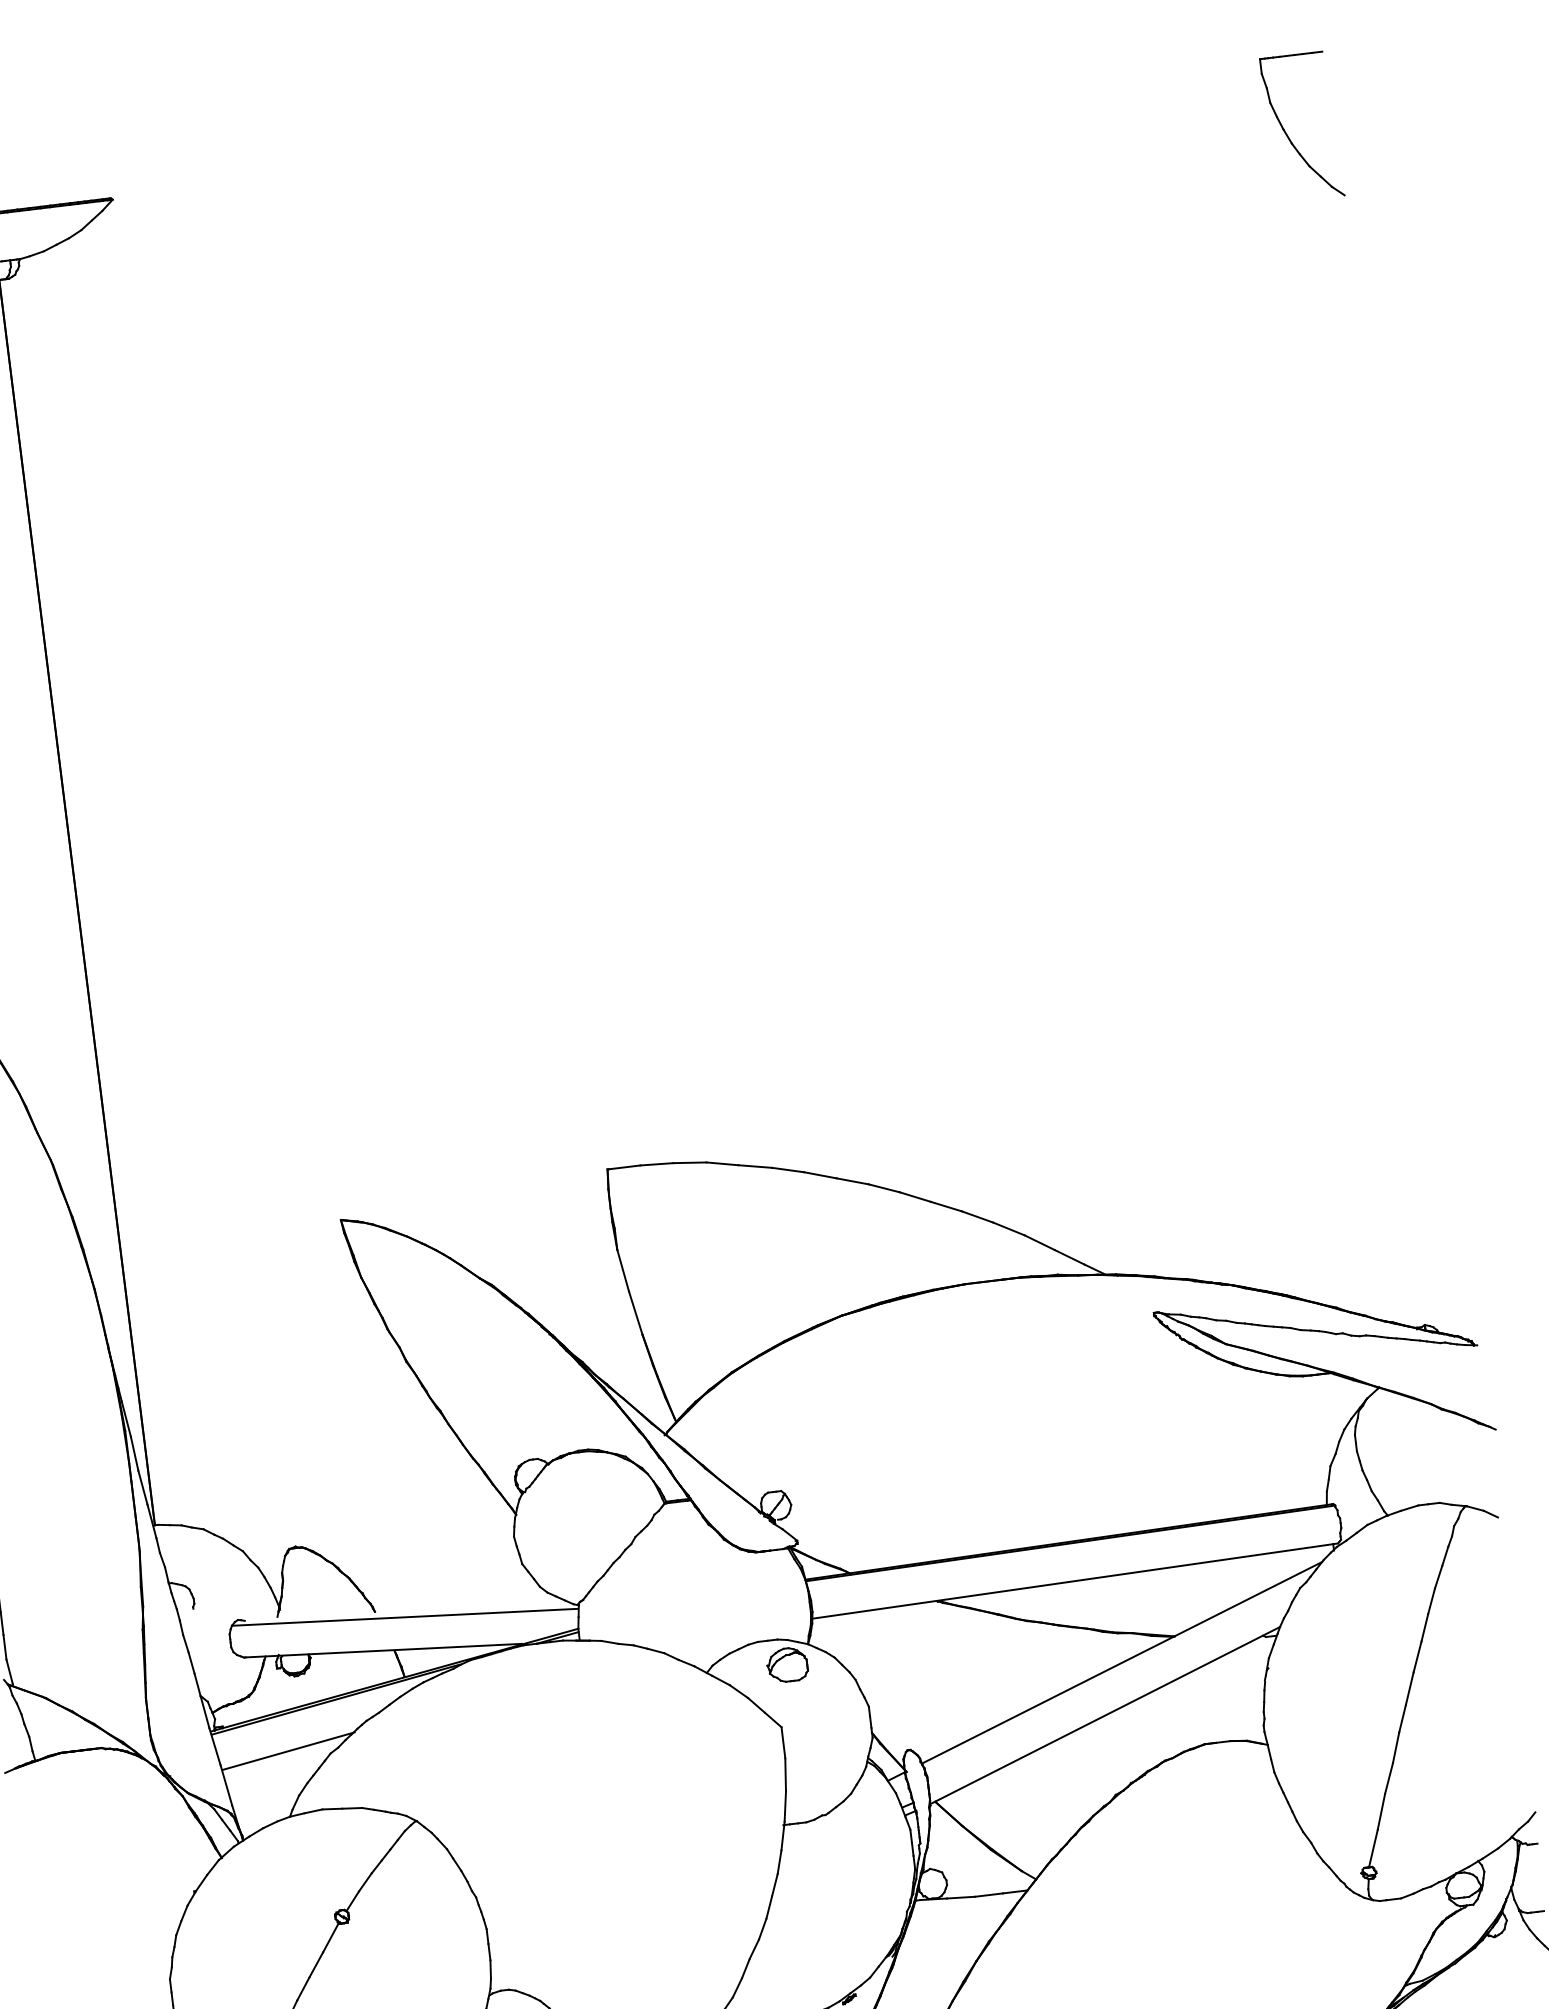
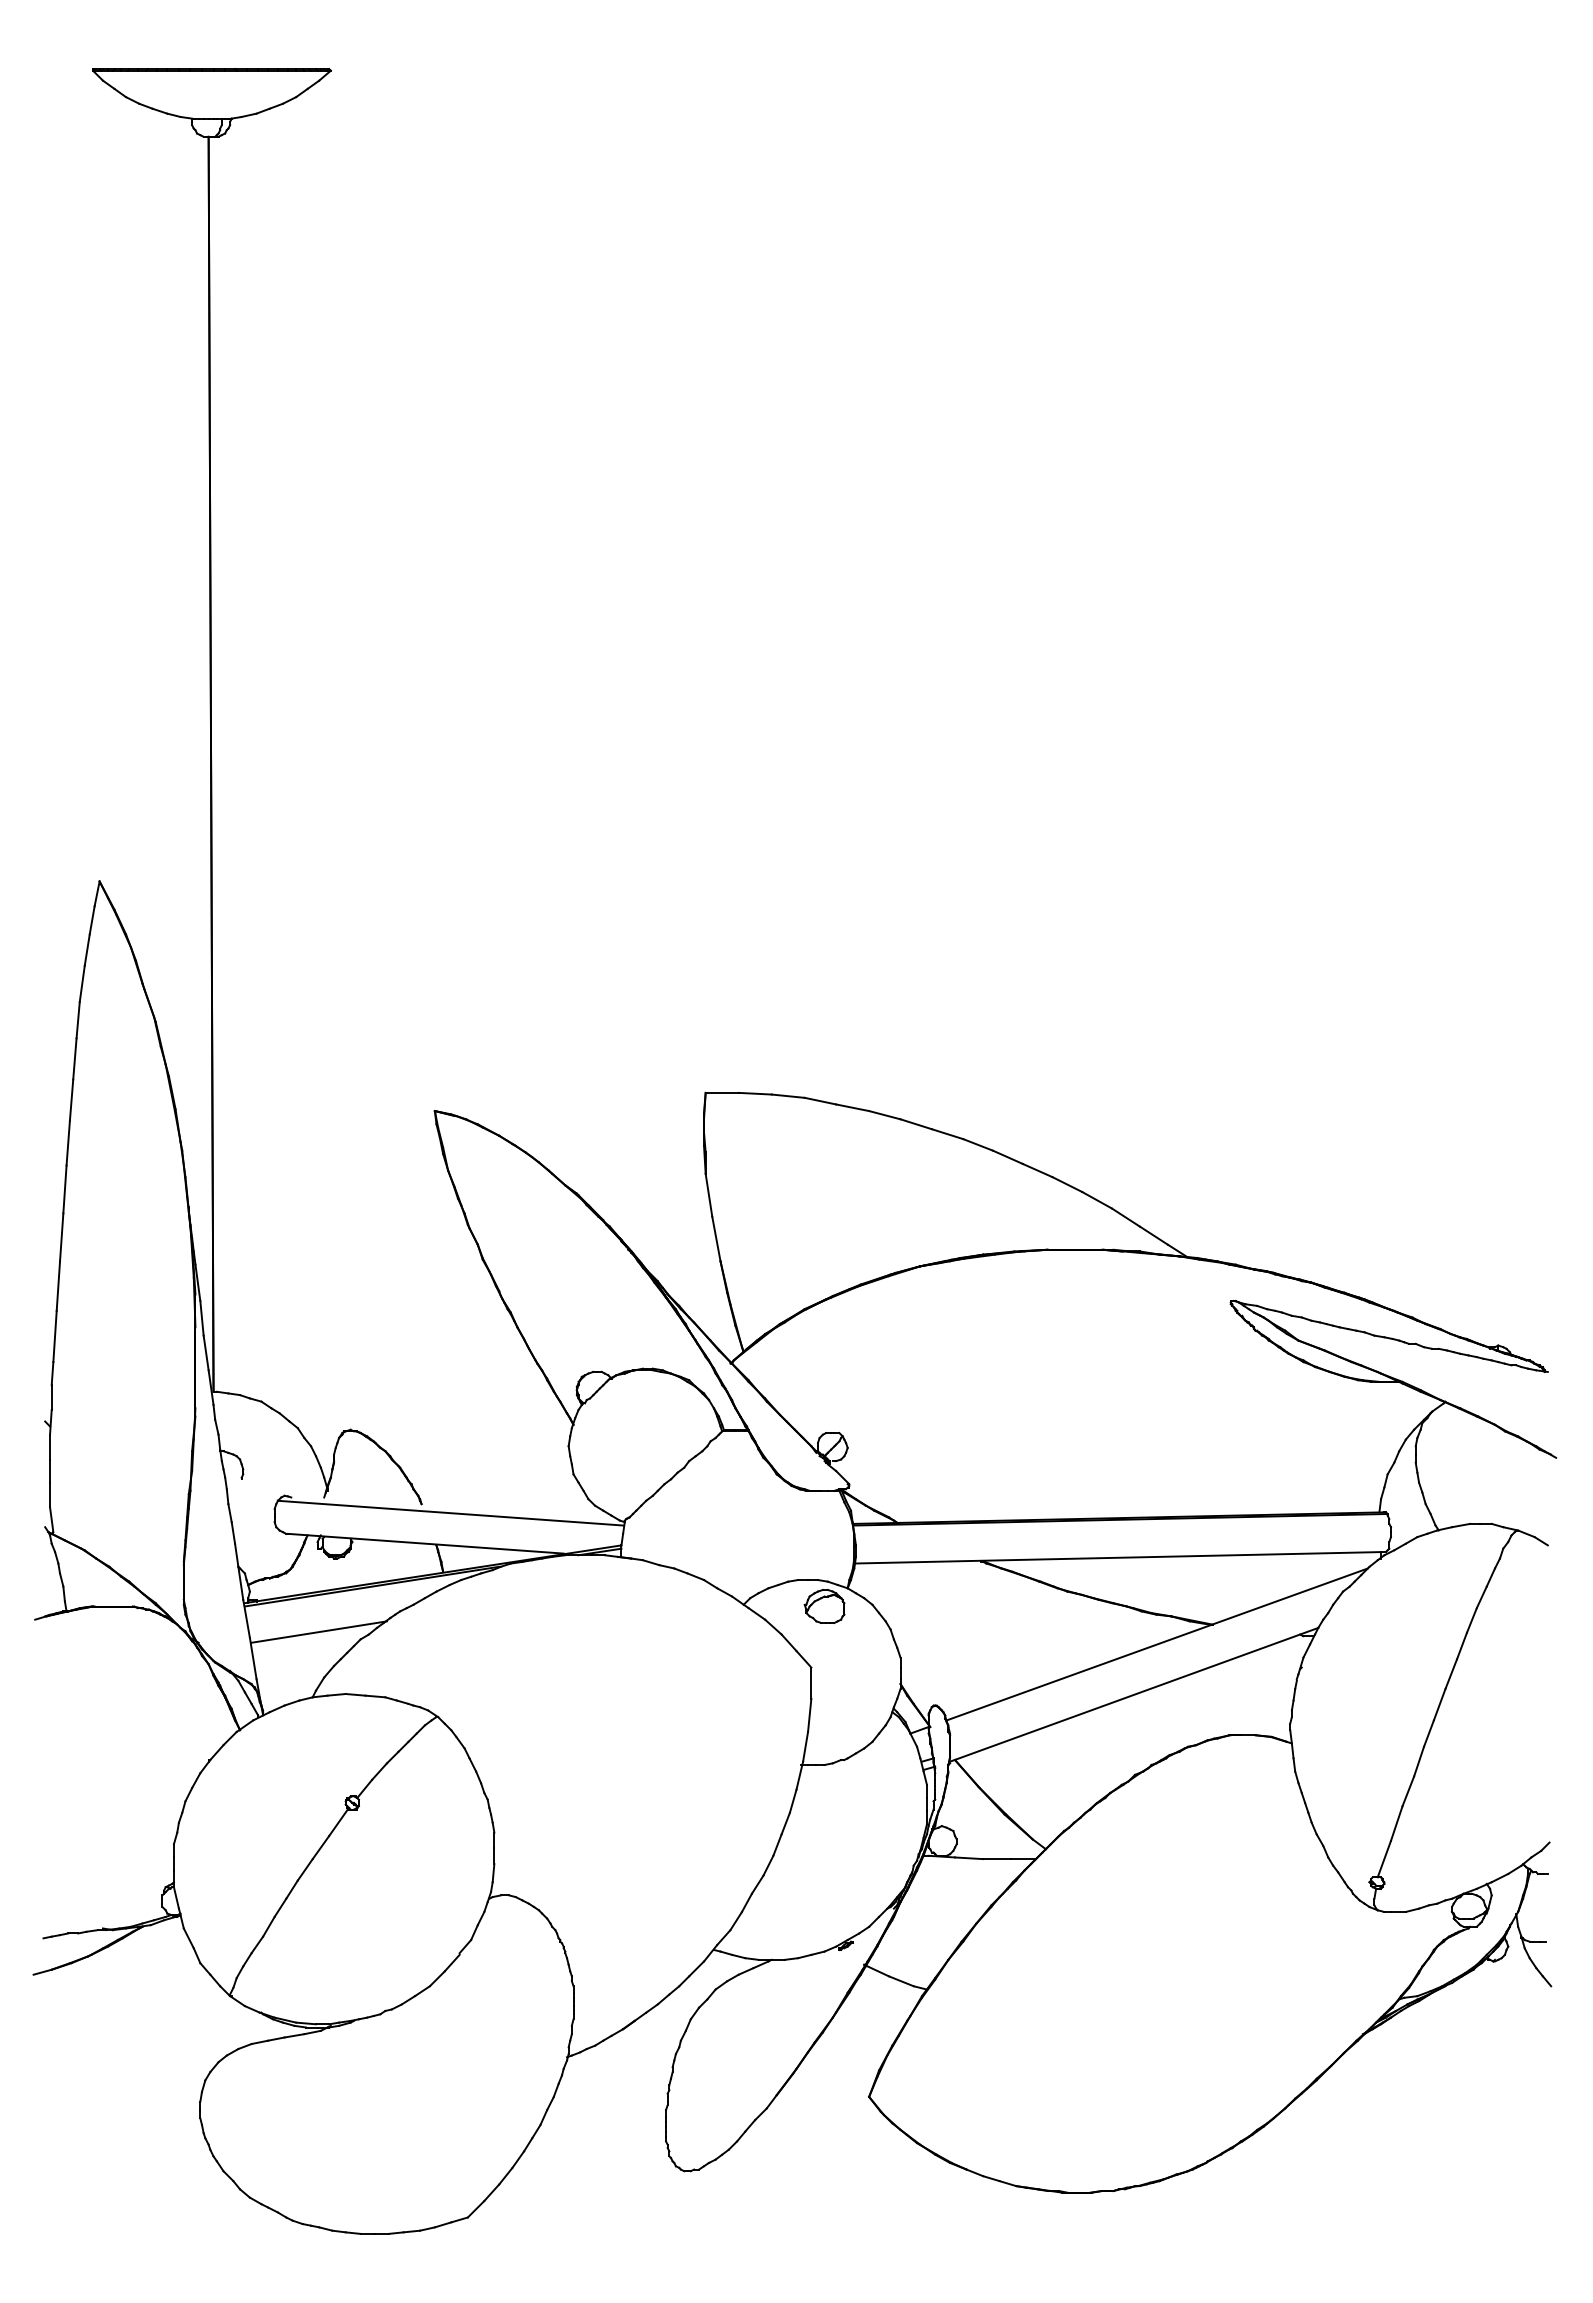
part: (1289, 136) -> (1506, 149), removed

